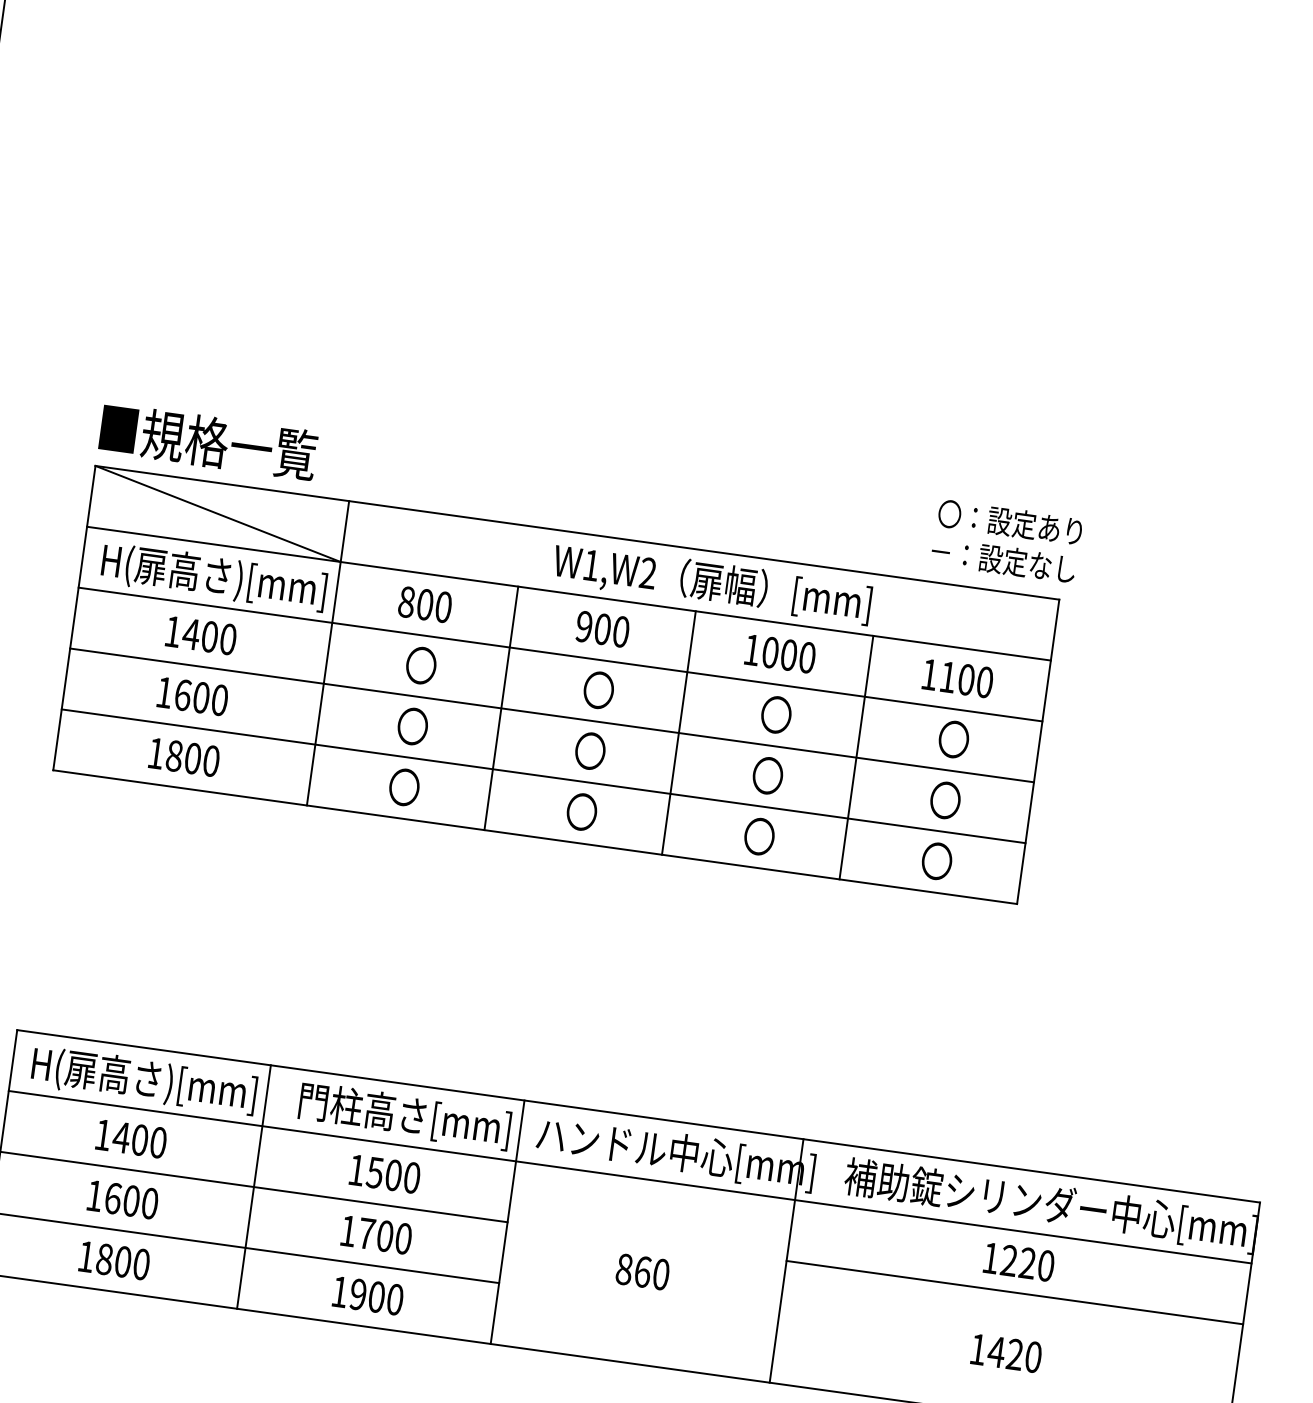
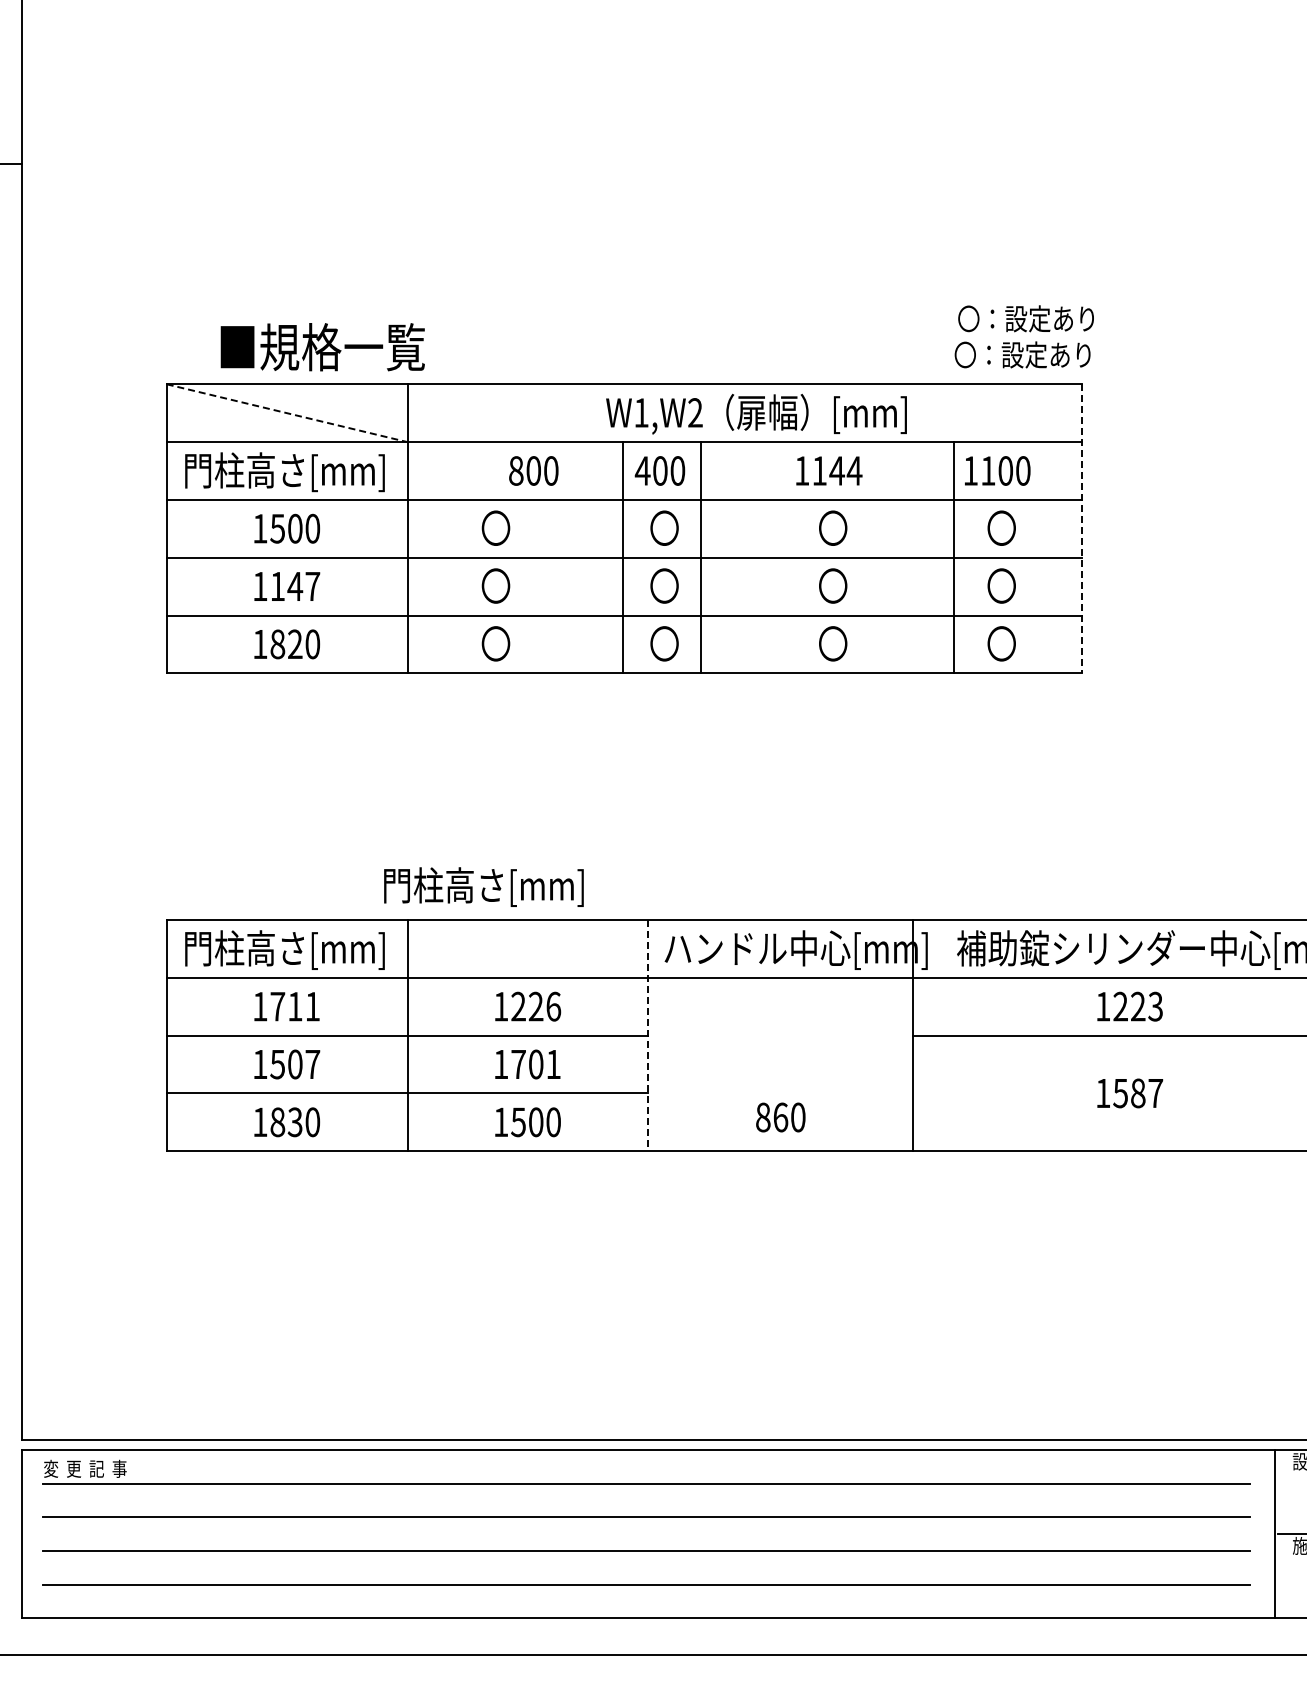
text: (208, 442) -> (322, 347), moved
line: (218, 514) -> (287, 413), solid -> dashed
text: (1002, 559) -> (1023, 354), －：設定なし -> 〇：設定あり
text: (214, 577) -> (291, 472), H(扉高さ)[mm] -> 門柱高さ[mm]
text: (425, 604) -> (533, 470), moved
text: (584, 626) -> (642, 470), 900 -> 400
text: (191, 633) -> (277, 528), 1400 -> 1500
text: (789, 654) -> (837, 470), 1000 -> 1144
text: (201, 697) -> (295, 586), 1600 -> 1147
line: (501, 708) -> (623, 557), moved
line: (678, 732) -> (700, 557), moved
line: (1037, 751) -> (1081, 528), solid -> dashed
line: (856, 757) -> (954, 557), moved
text: (193, 758) -> (295, 644), 1800 -> 1820
text: (144, 1080) -> (291, 950), H(扉高さ)[mm] -> 門柱高さ[mm]
text: (404, 1115) -> (483, 886), moved
text: (139, 1139) -> (294, 1006), 1400 -> 1711
text: (394, 1175) -> (536, 1006), 1500 -> 1226
text: (131, 1201) -> (295, 1064), 1600 -> 1507
line: (507, 1222) -> (648, 1035), solid -> dashed
text: (403, 1238) -> (553, 1064), 1700 -> 1701
text: (122, 1262) -> (294, 1122), 1800 -> 1830
text: (1045, 1265) -> (1155, 1006), 1220 -> 1223
text: (642, 1271) -> (780, 1117), moved
text: (358, 1294) -> (518, 1122), 1900 -> 1500
text: (1014, 1354) -> (1137, 1093), 1420 -> 1587

